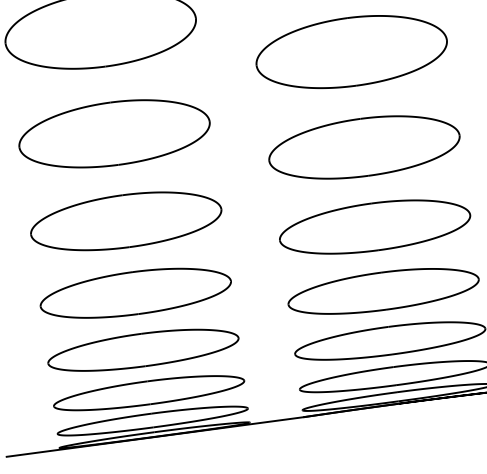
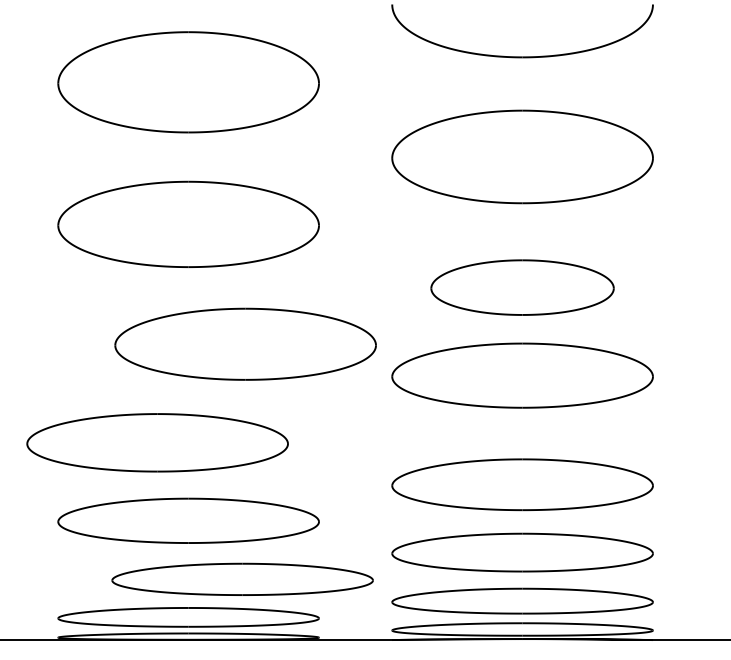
part: (364, 147) -> (522, 287), size x0.7
part: (125, 220) -> (245, 343), moved
part: (374, 226) -> (522, 375), moved
part: (135, 292) -> (157, 442), moved
part: (148, 392) -> (242, 578), moved

